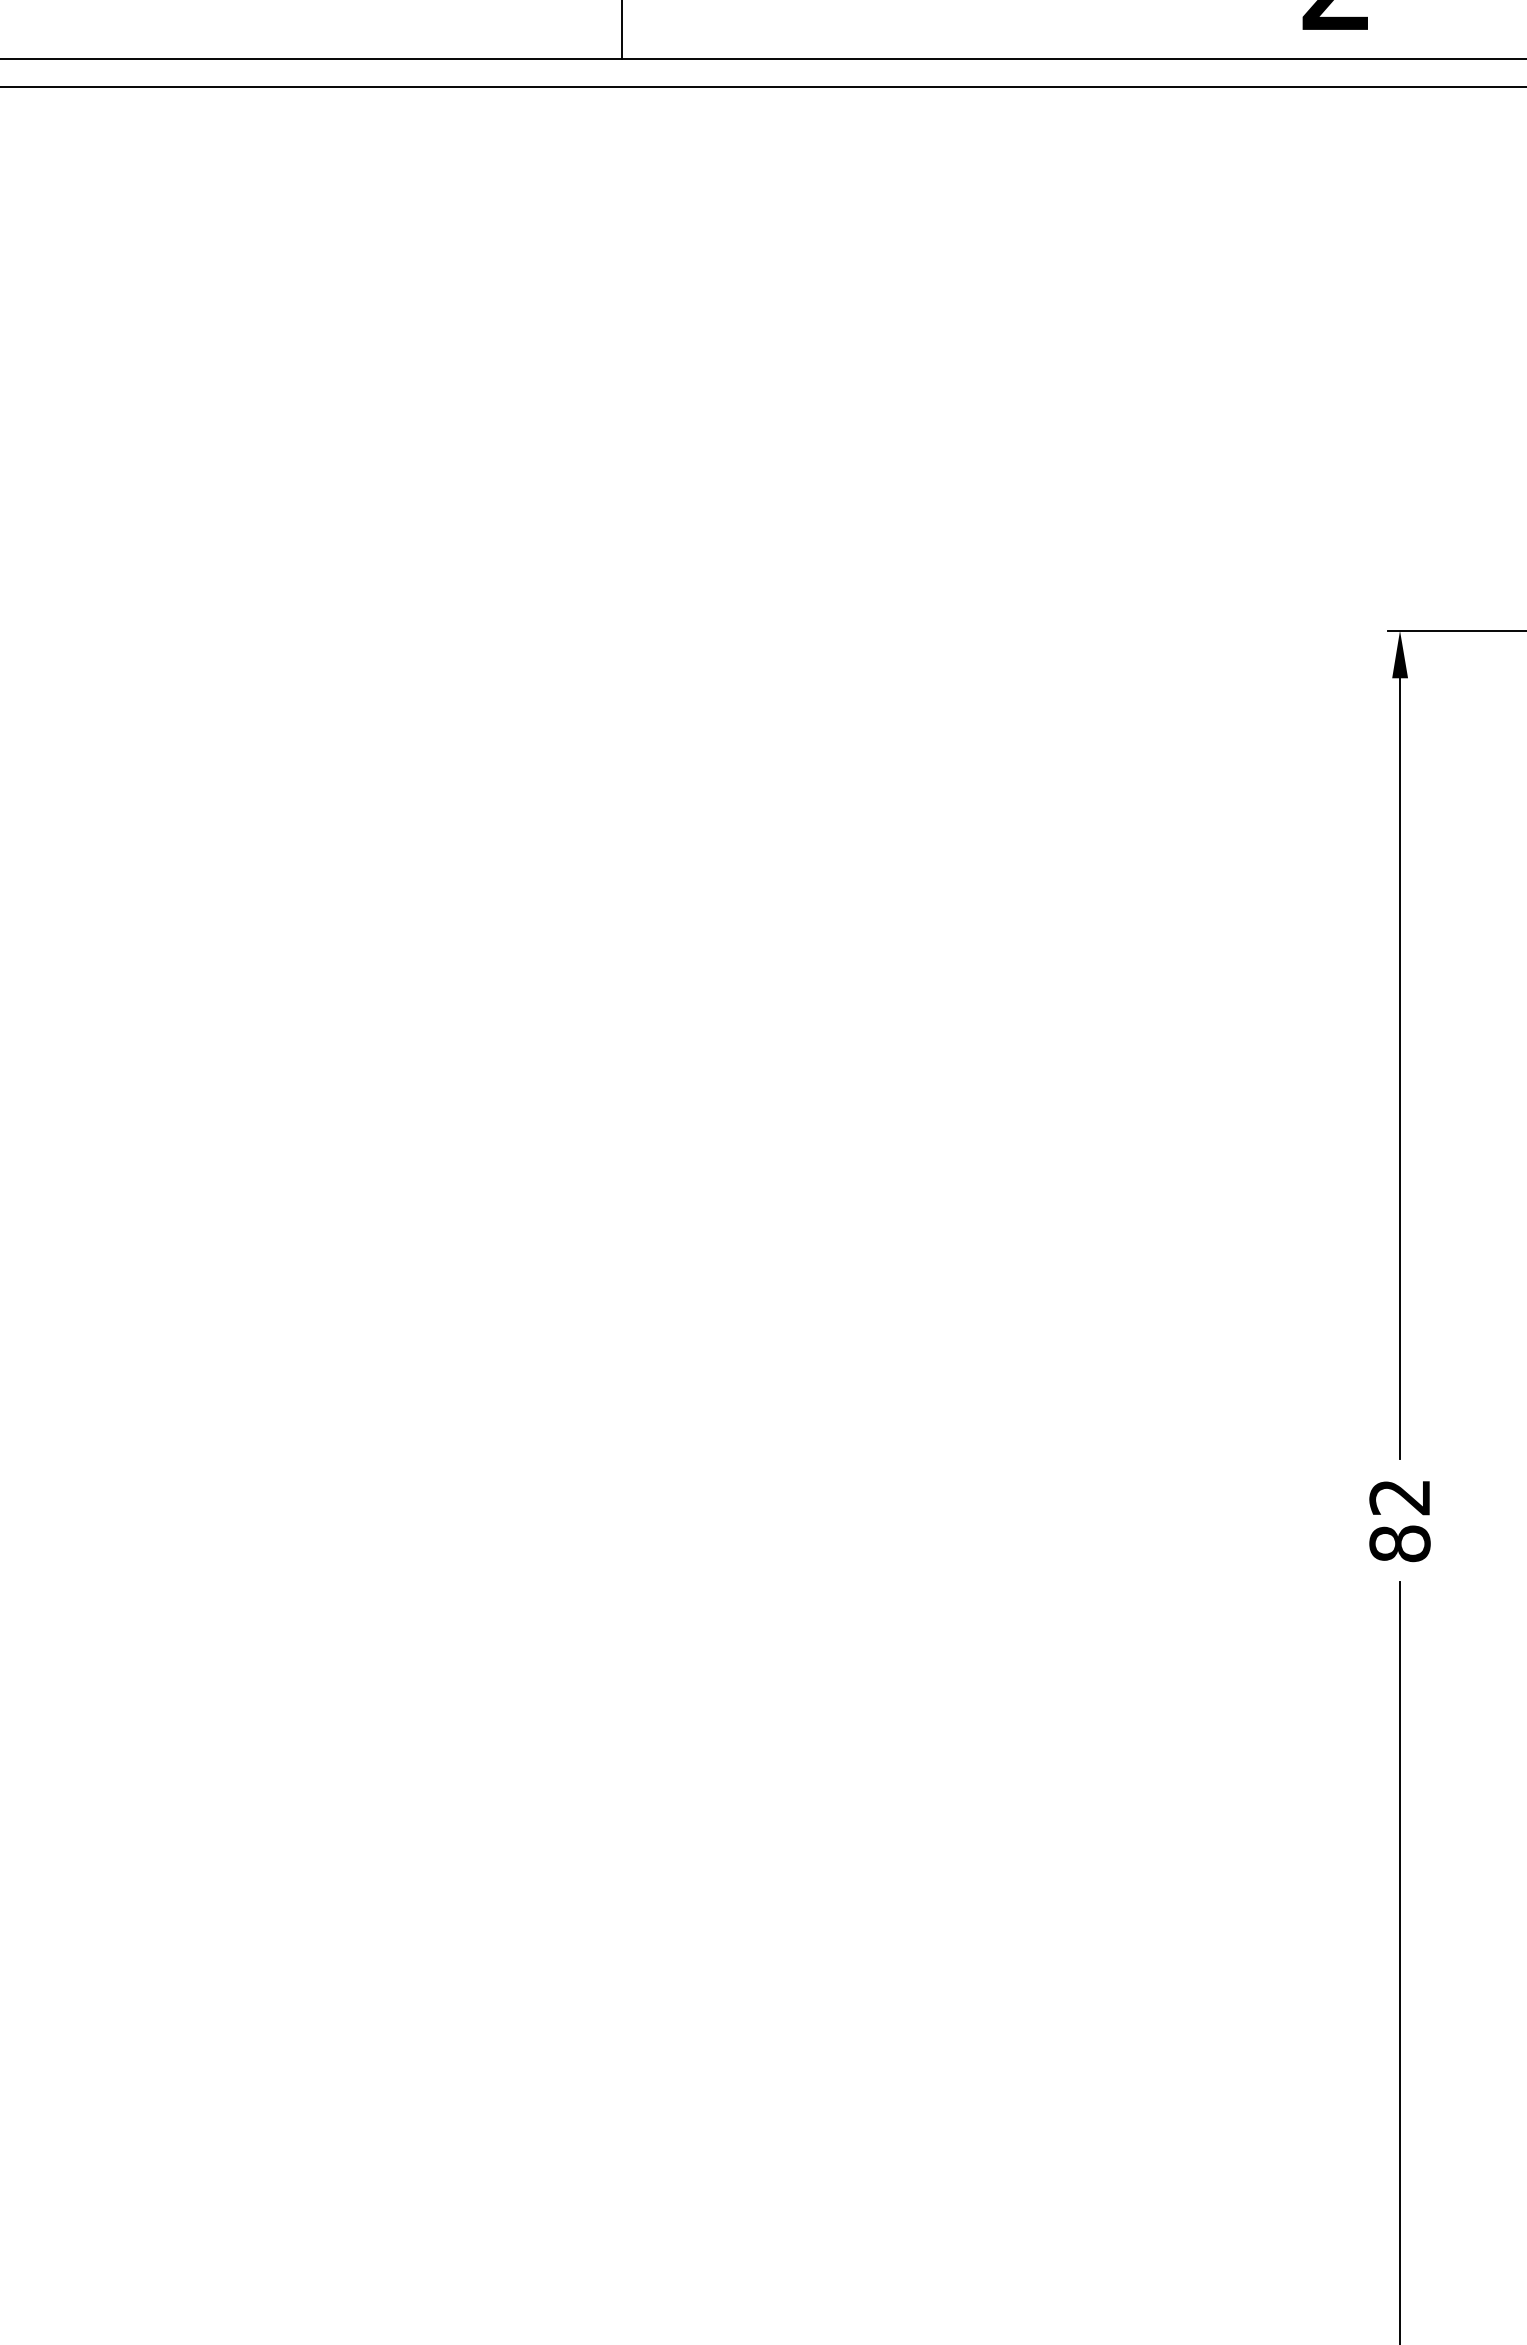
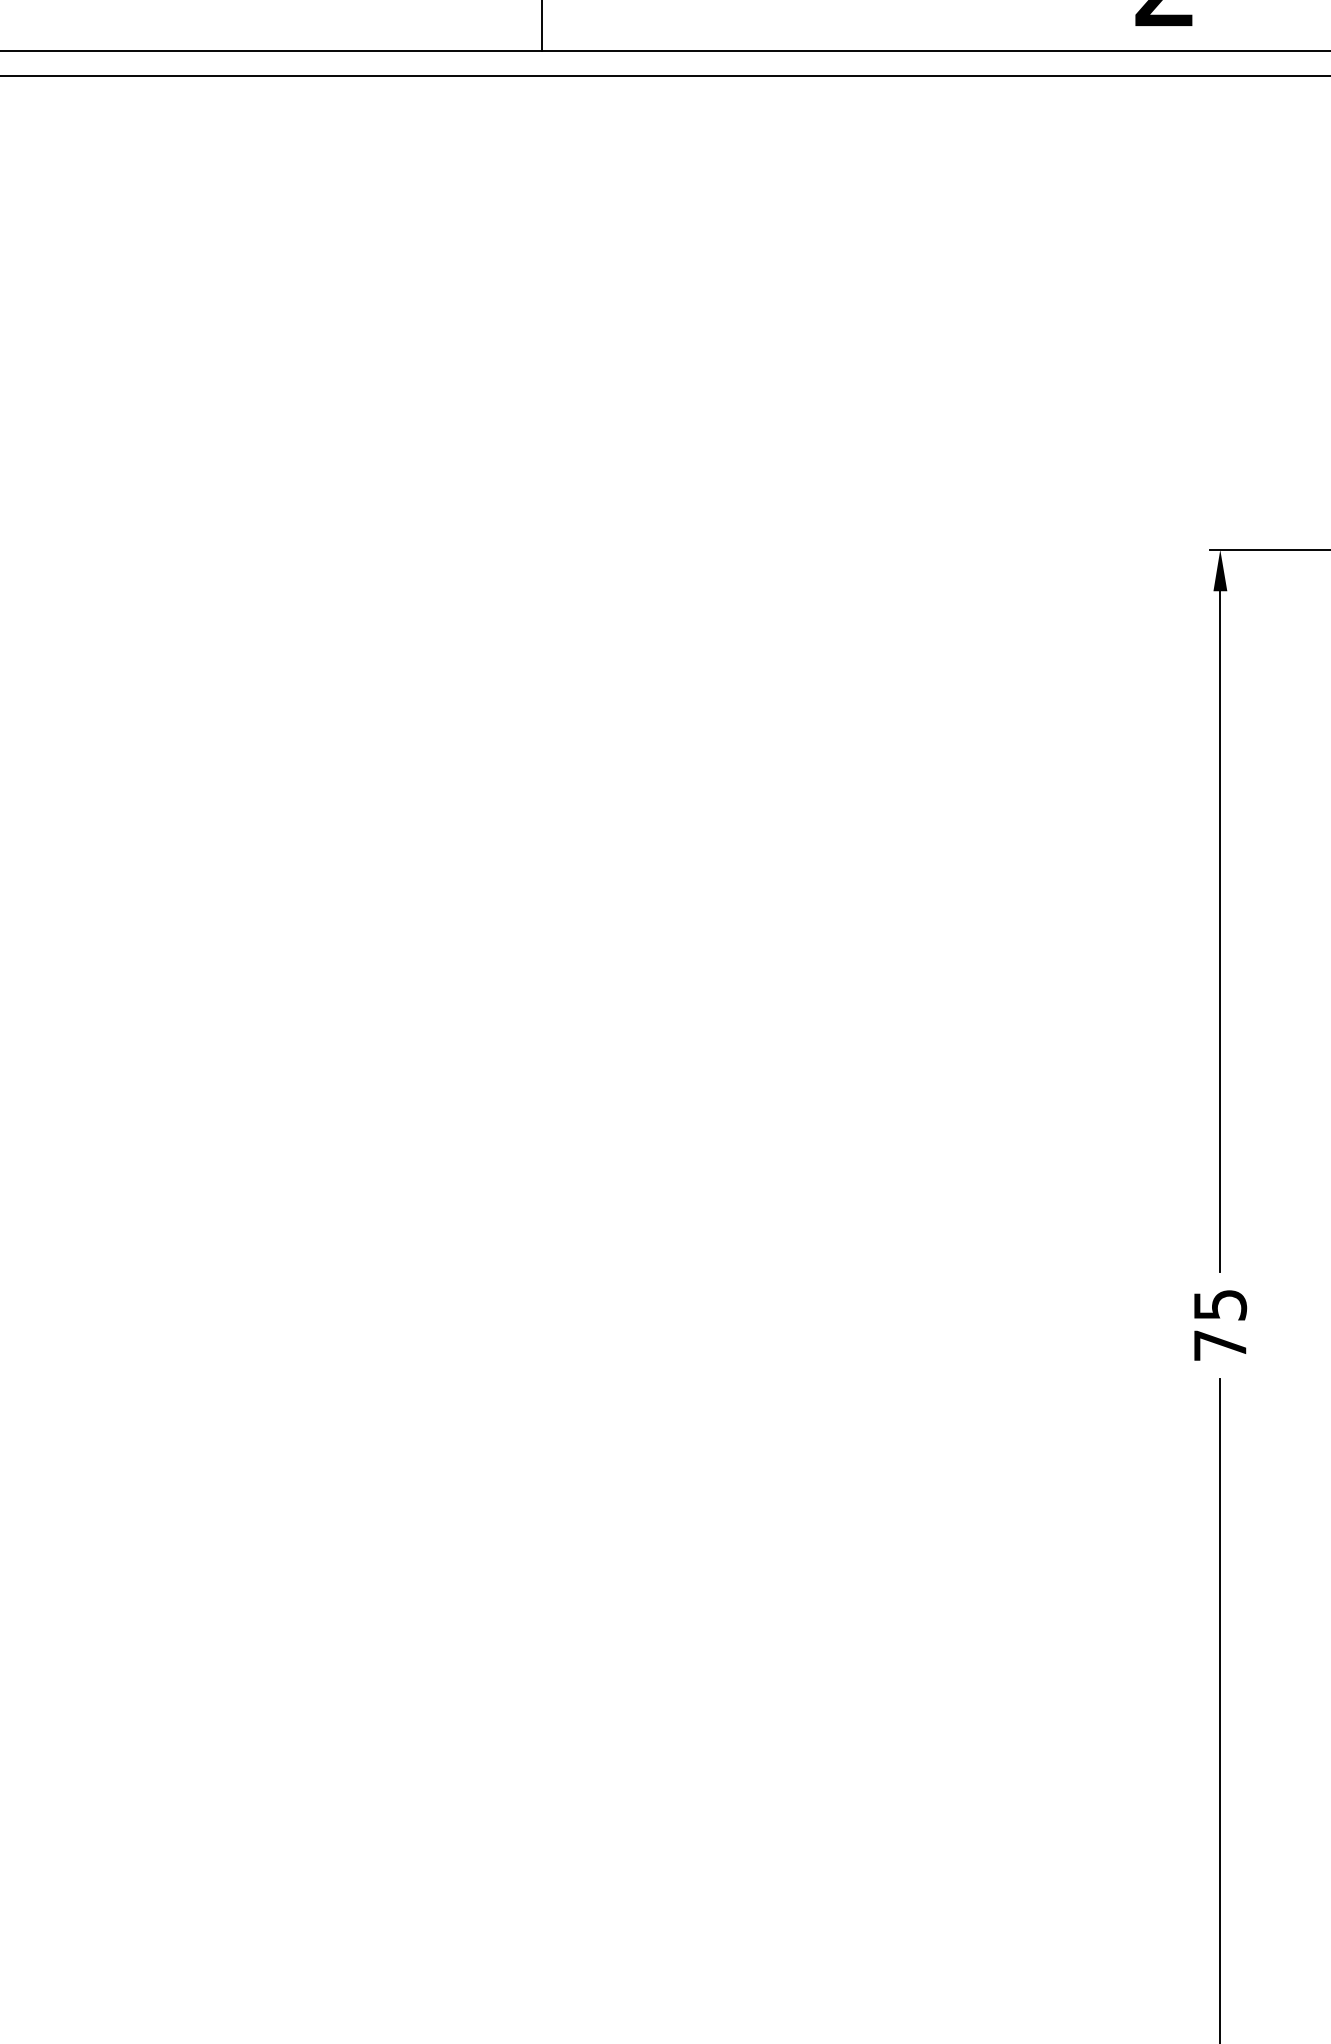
text: (1399, 1521) -> (1219, 1326), 82 -> 75

